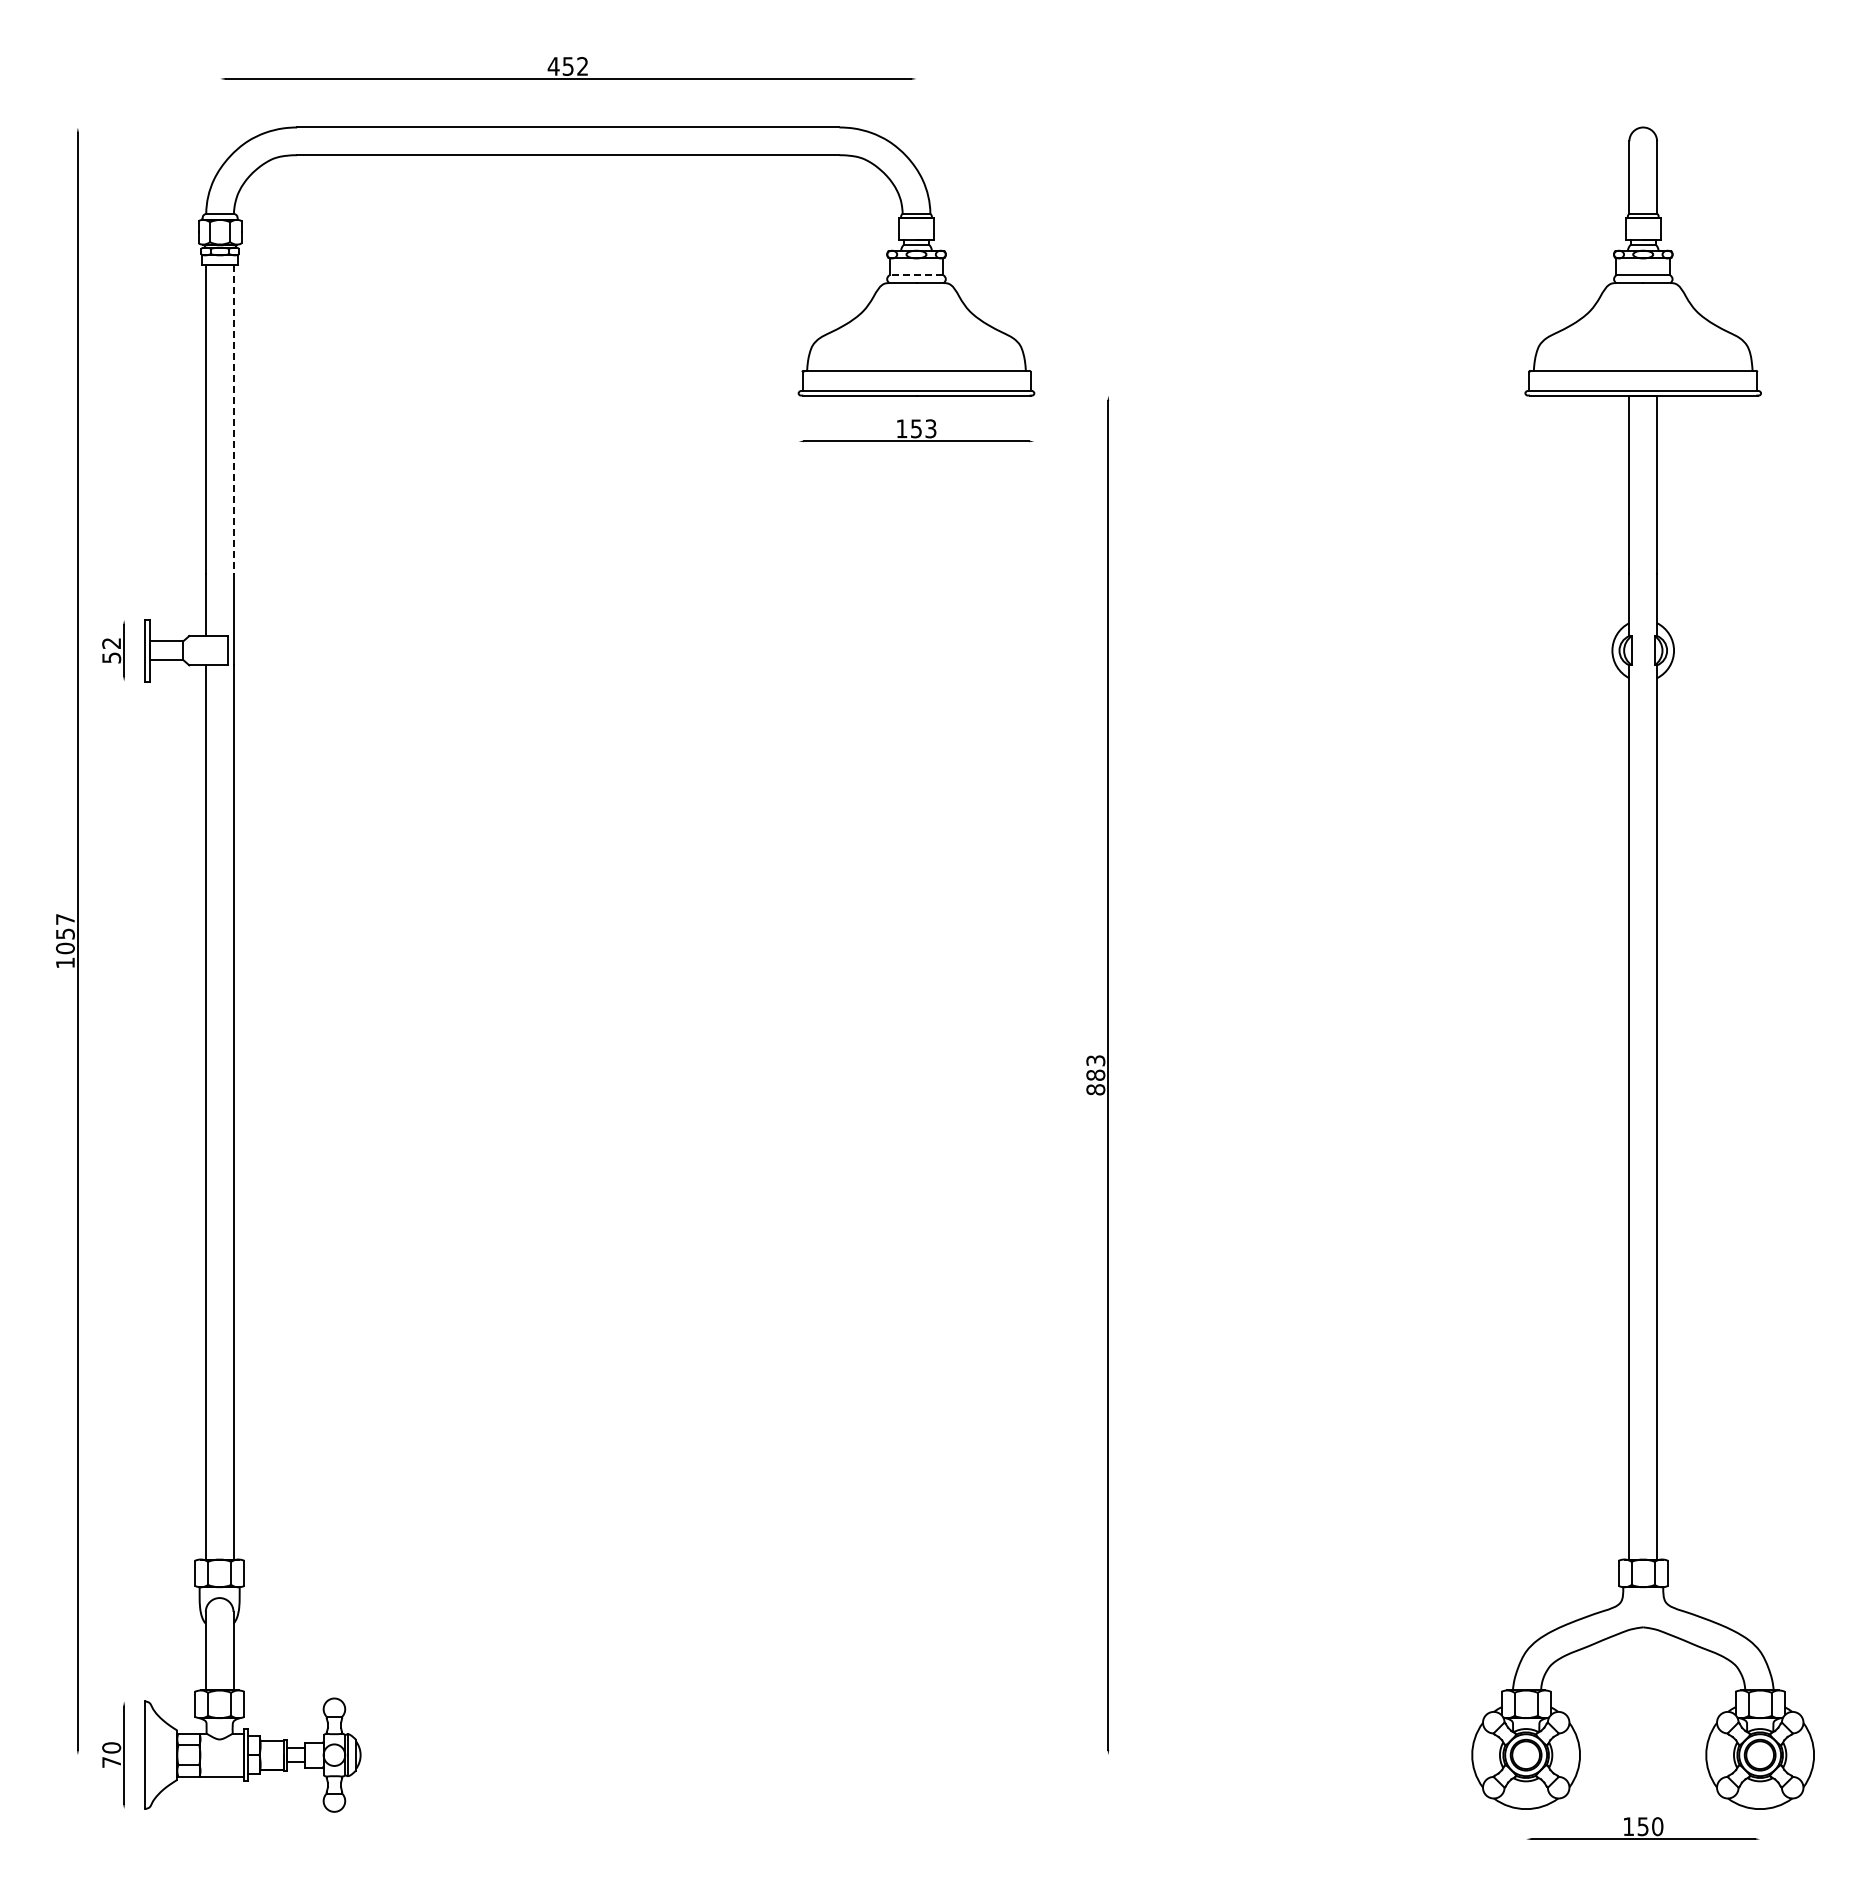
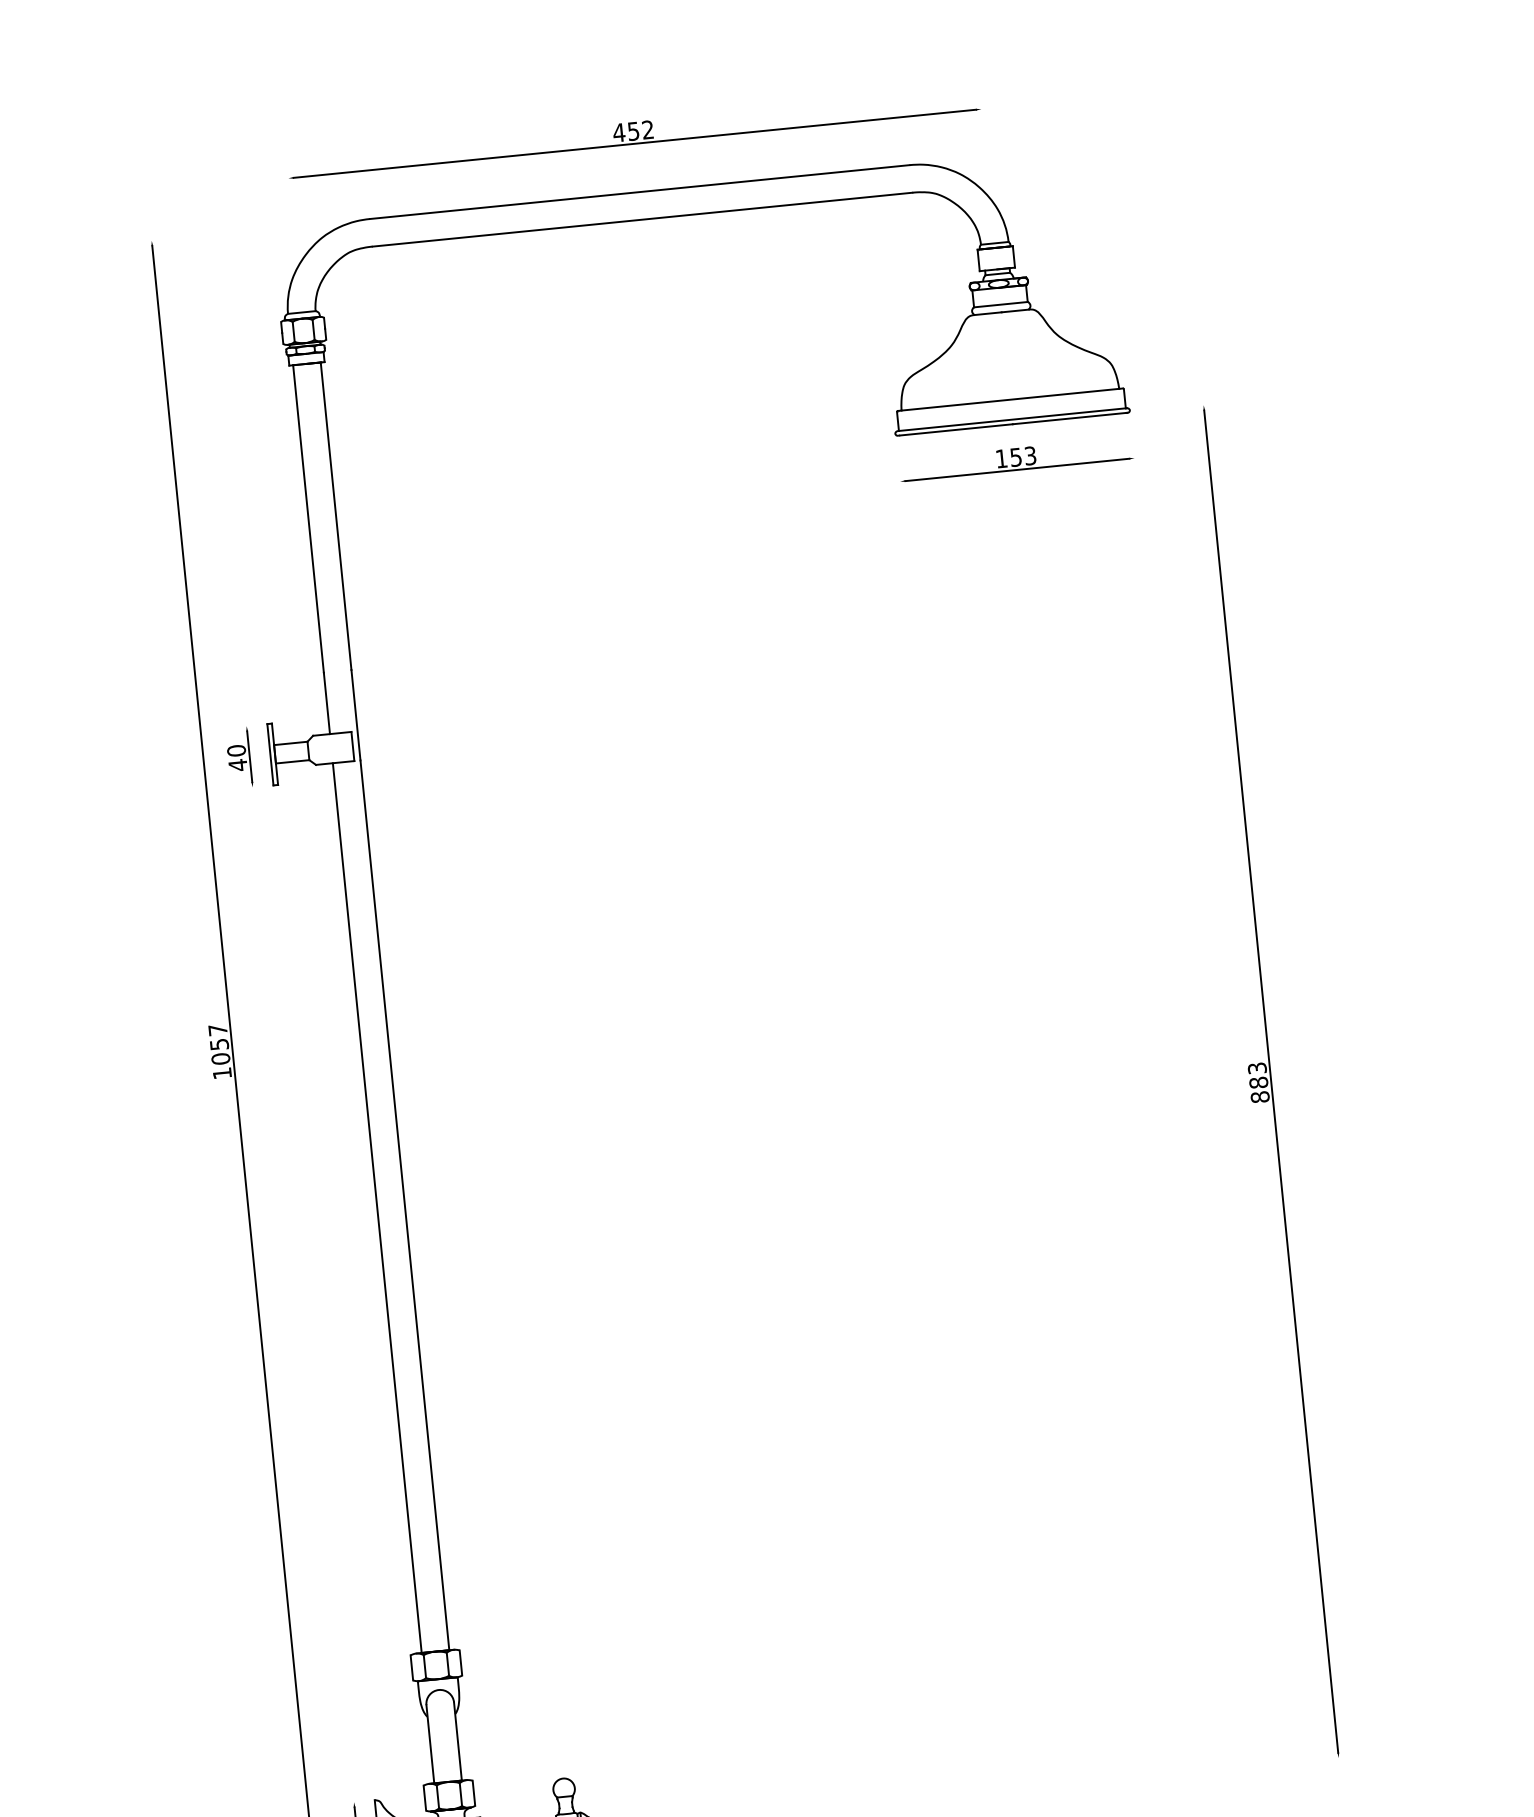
line: (916, 275) -> (1000, 304), dashed -> solid
line: (233, 419) -> (335, 515), dashed -> solid
text: (111, 650) -> (237, 757), 52 -> 40

